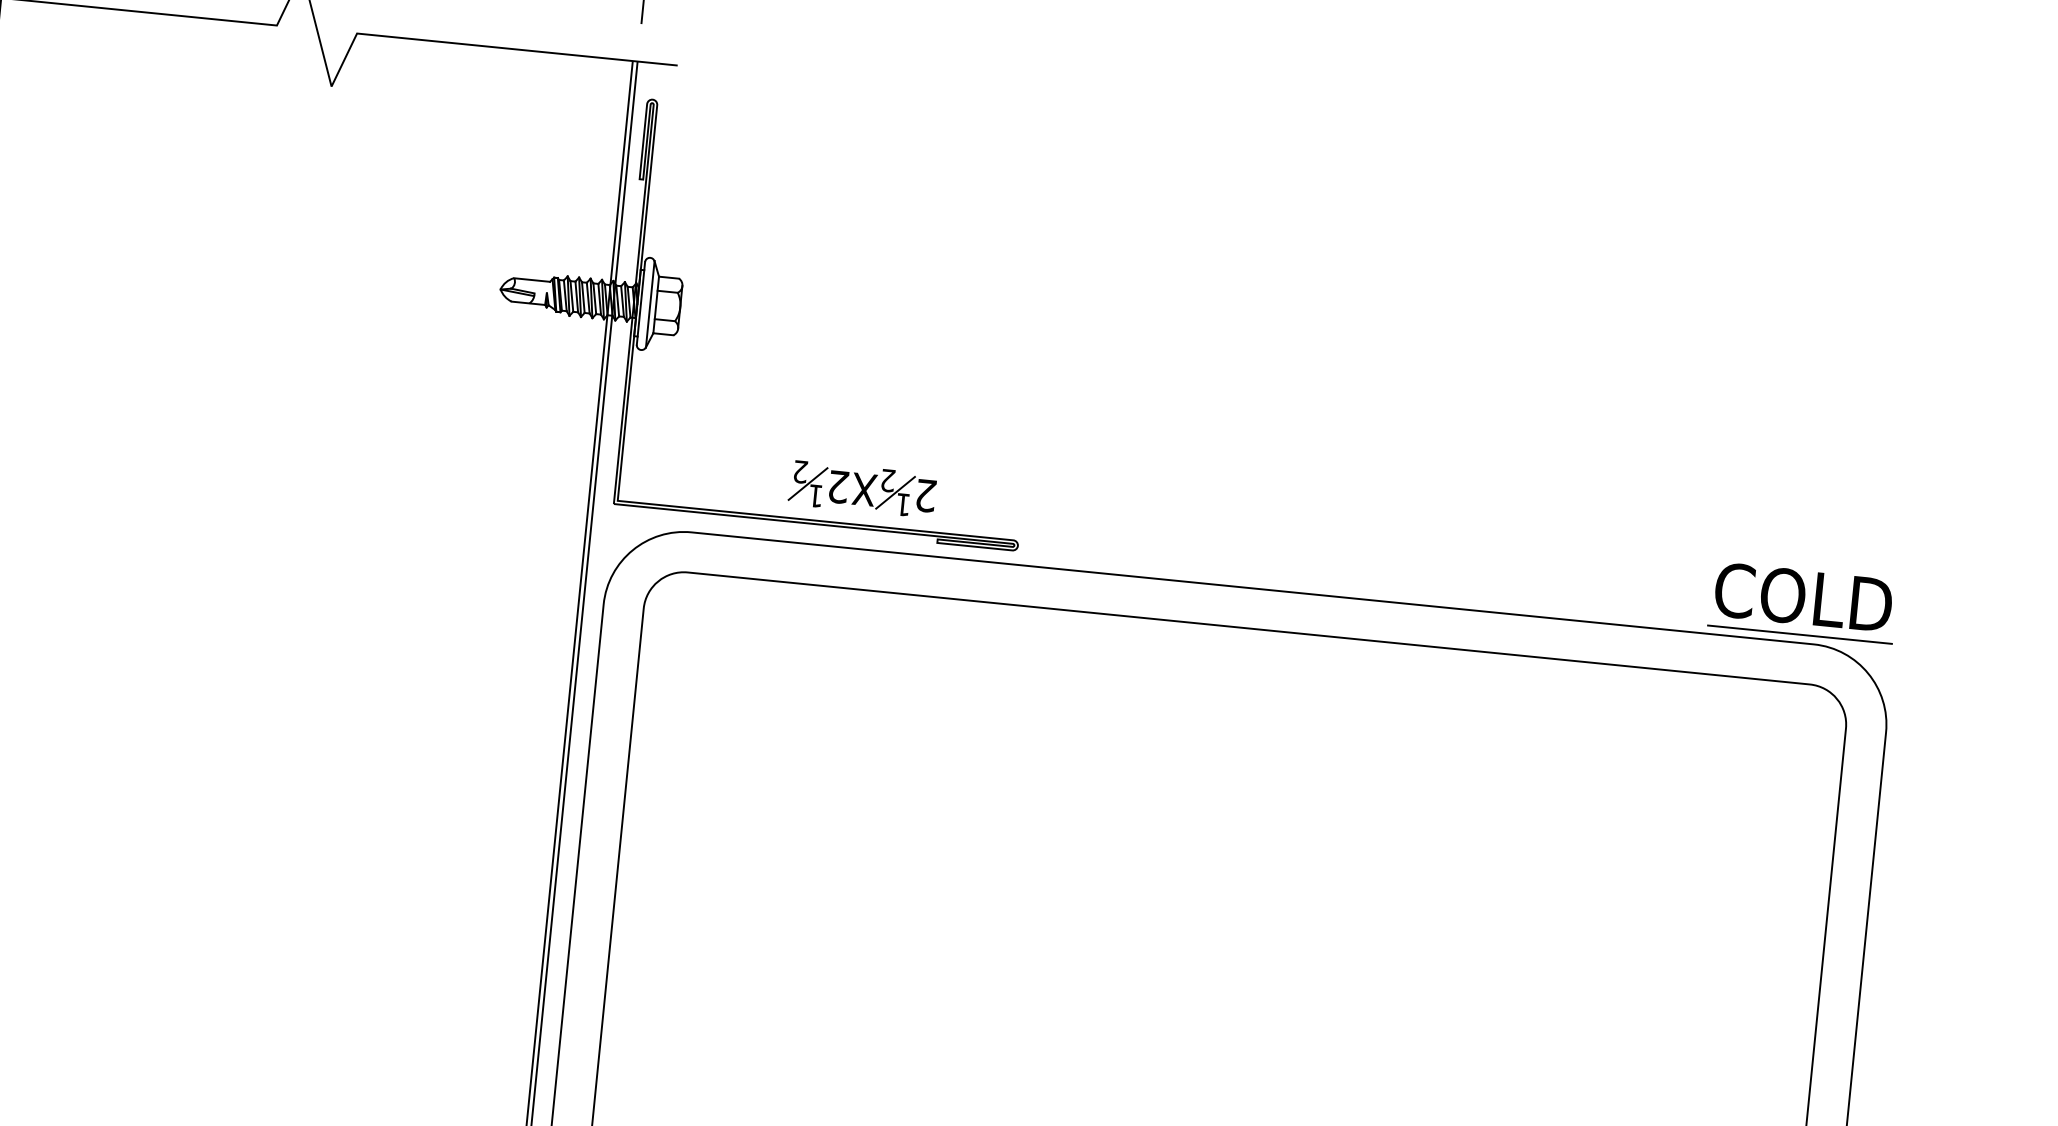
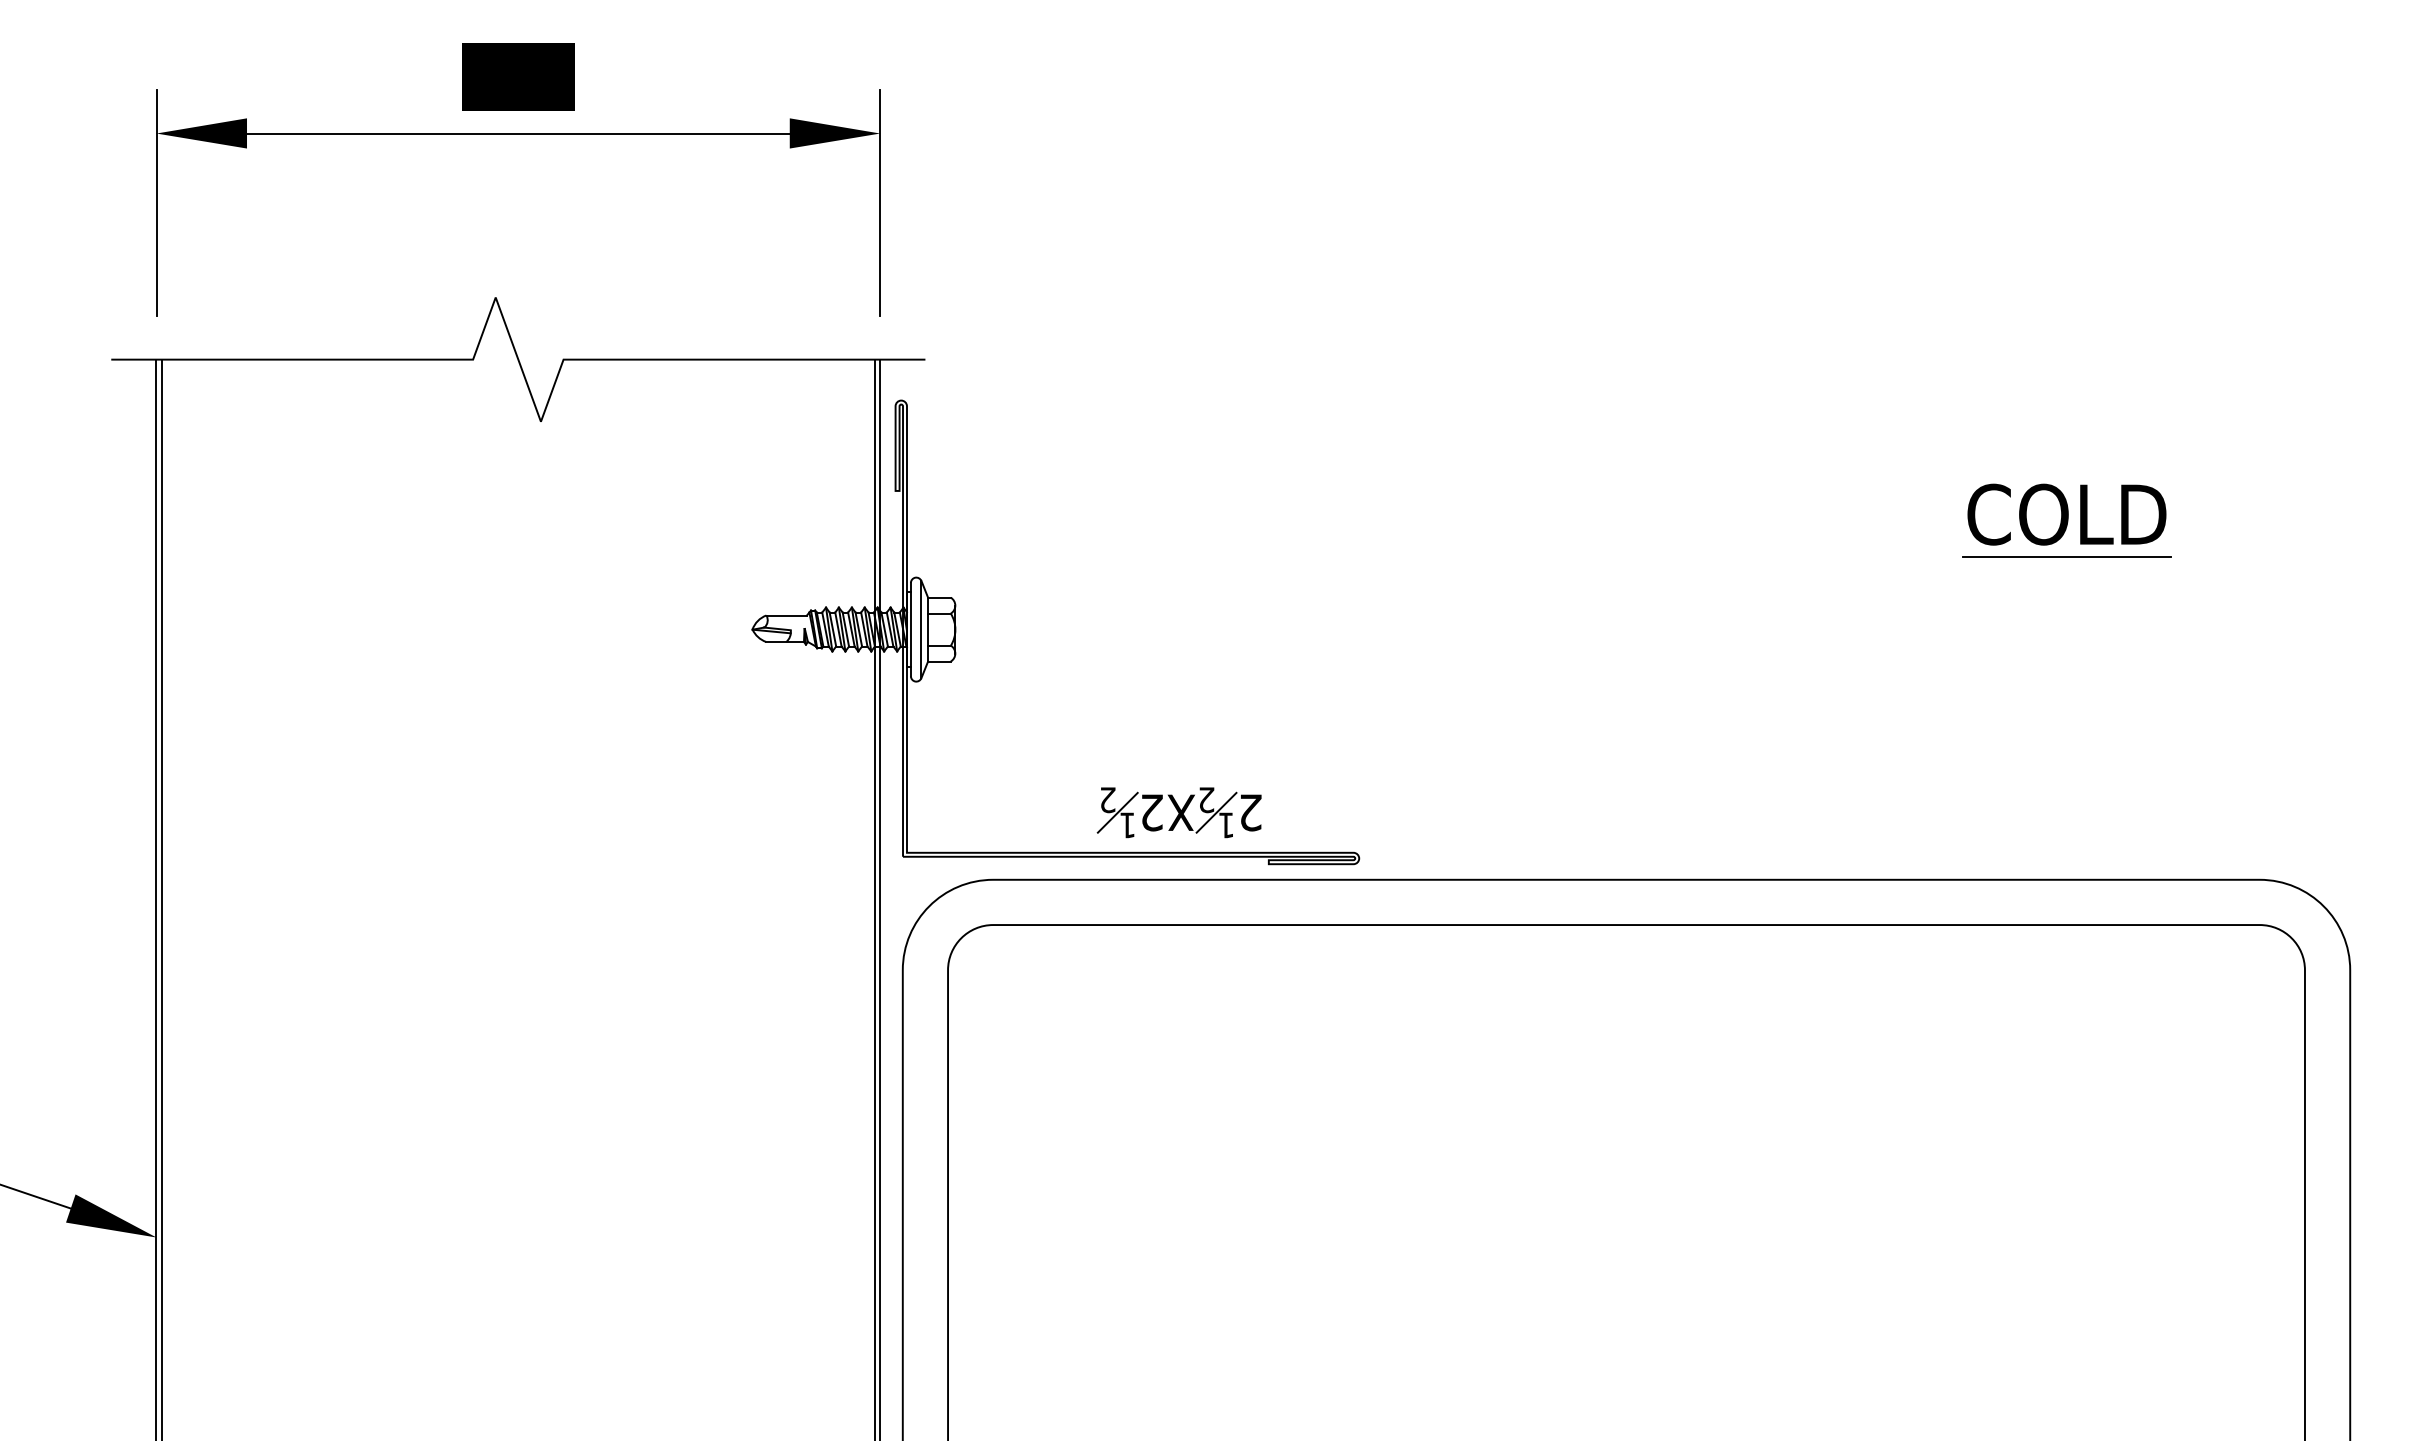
part: (1802, 602) -> (2066, 520), moved

